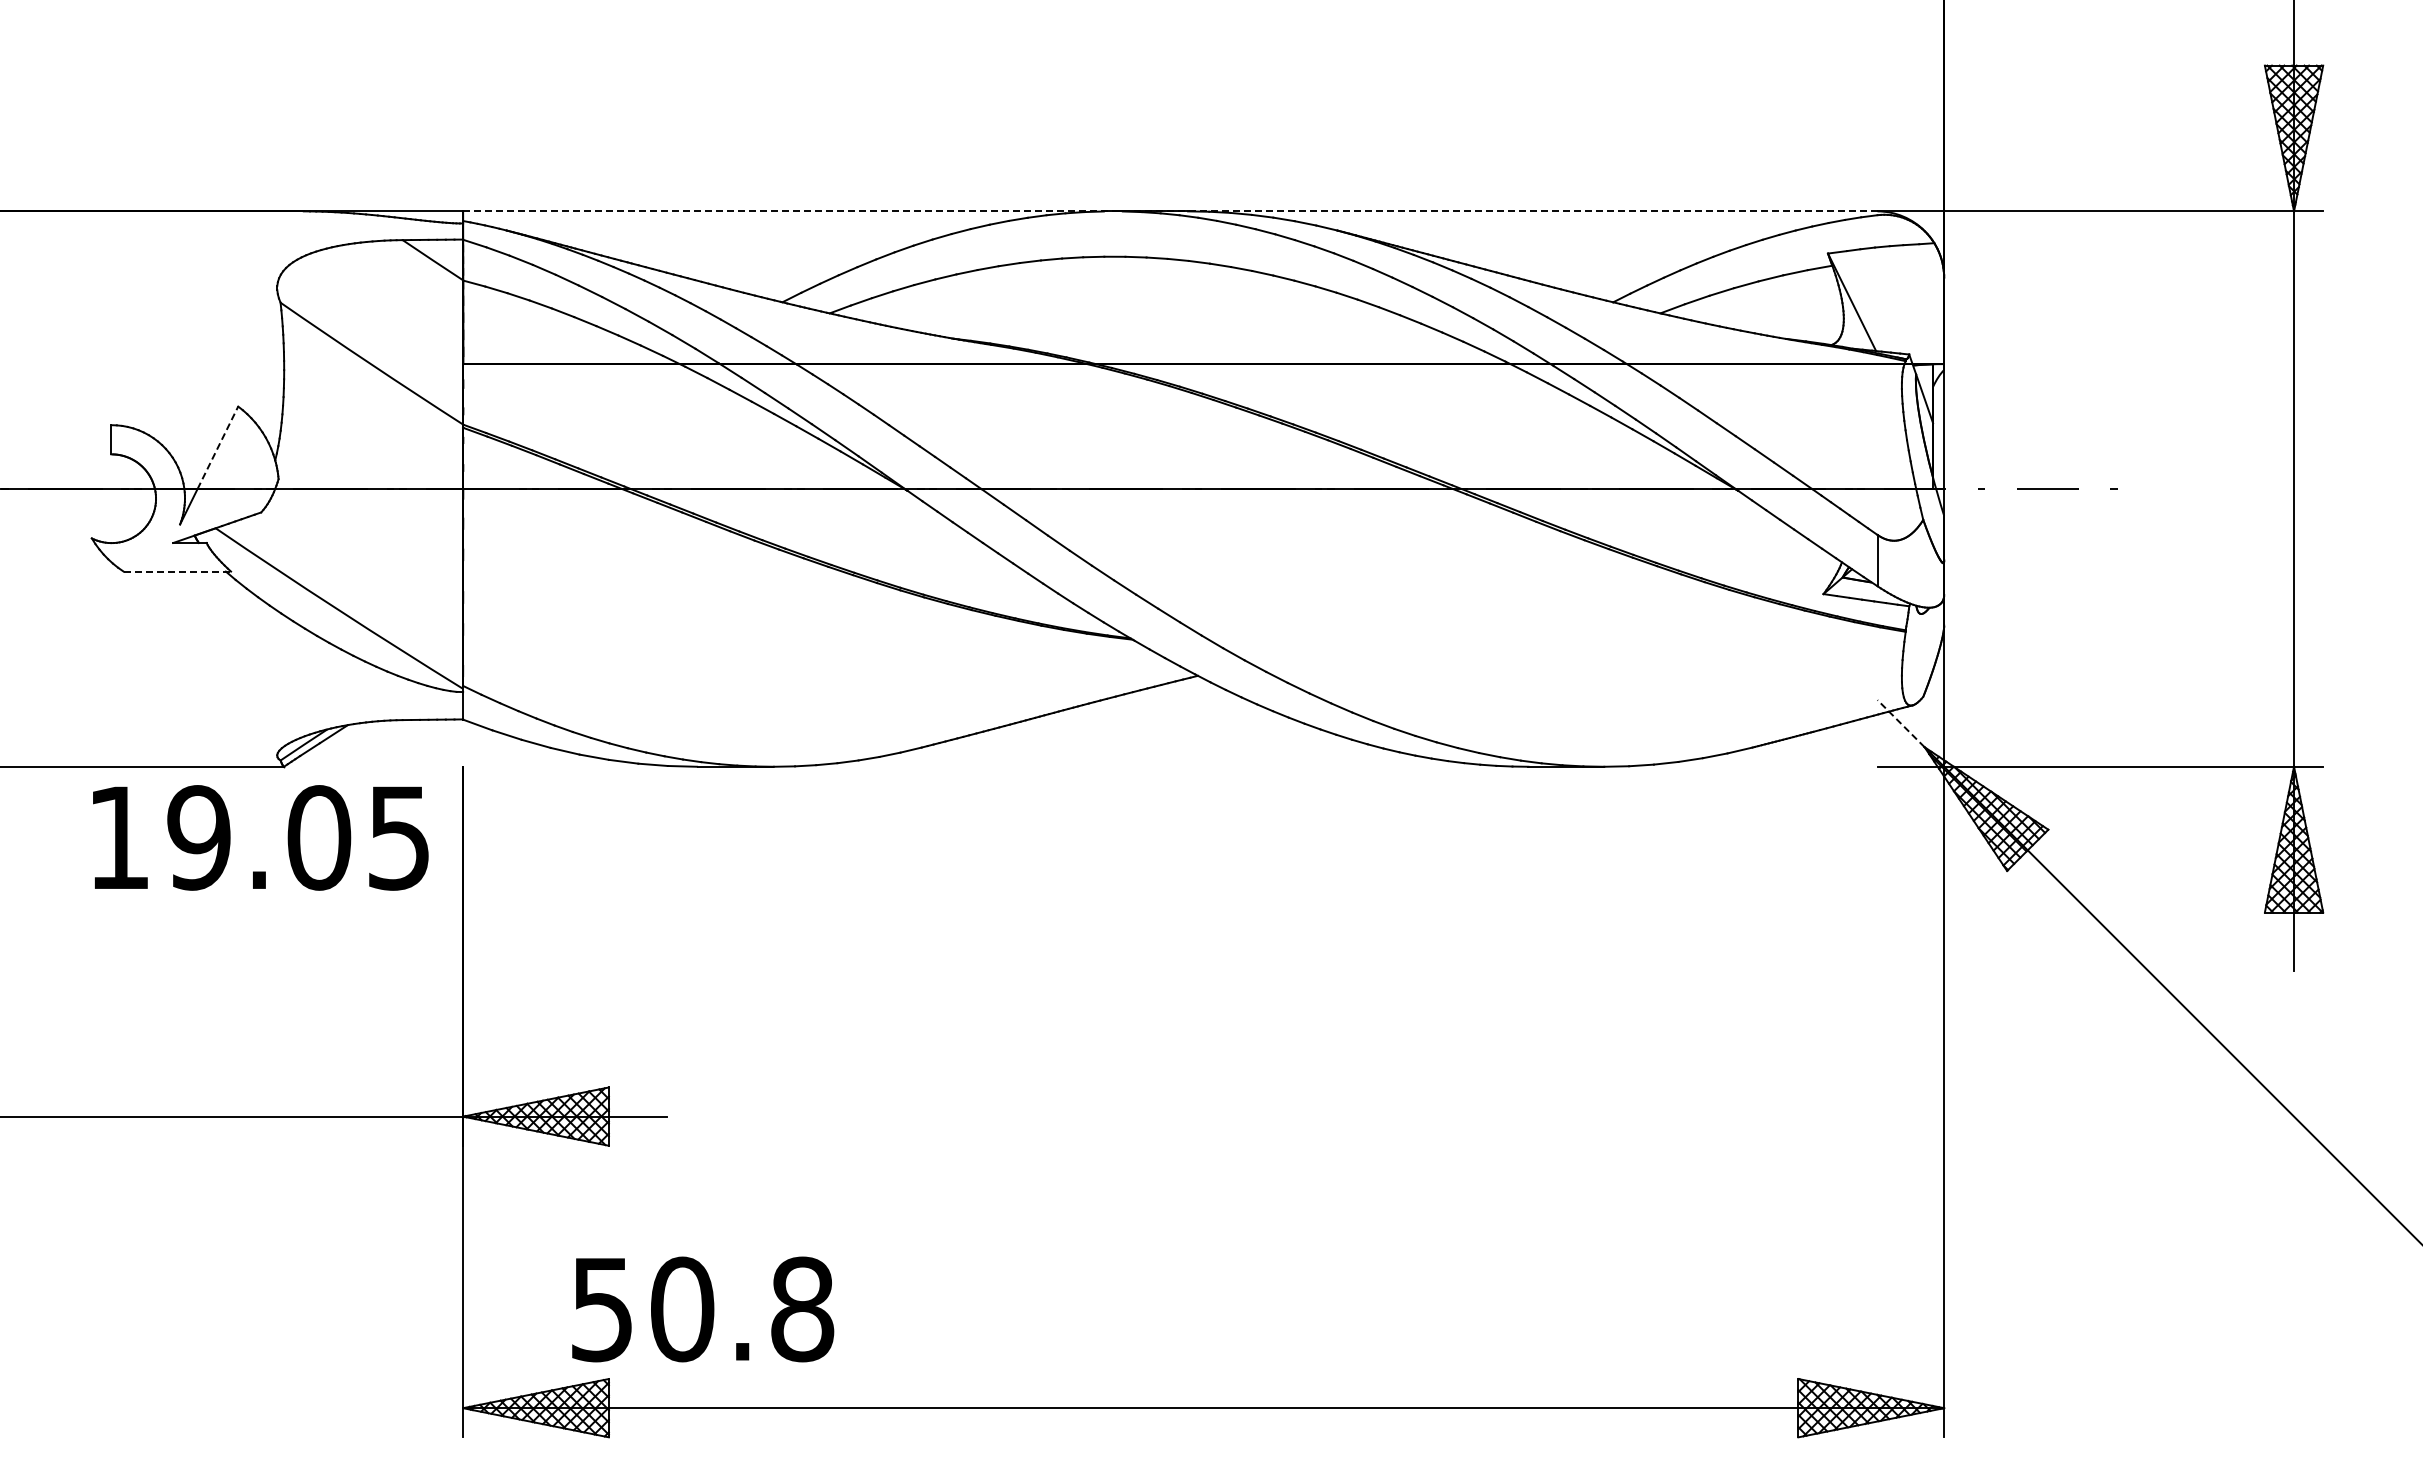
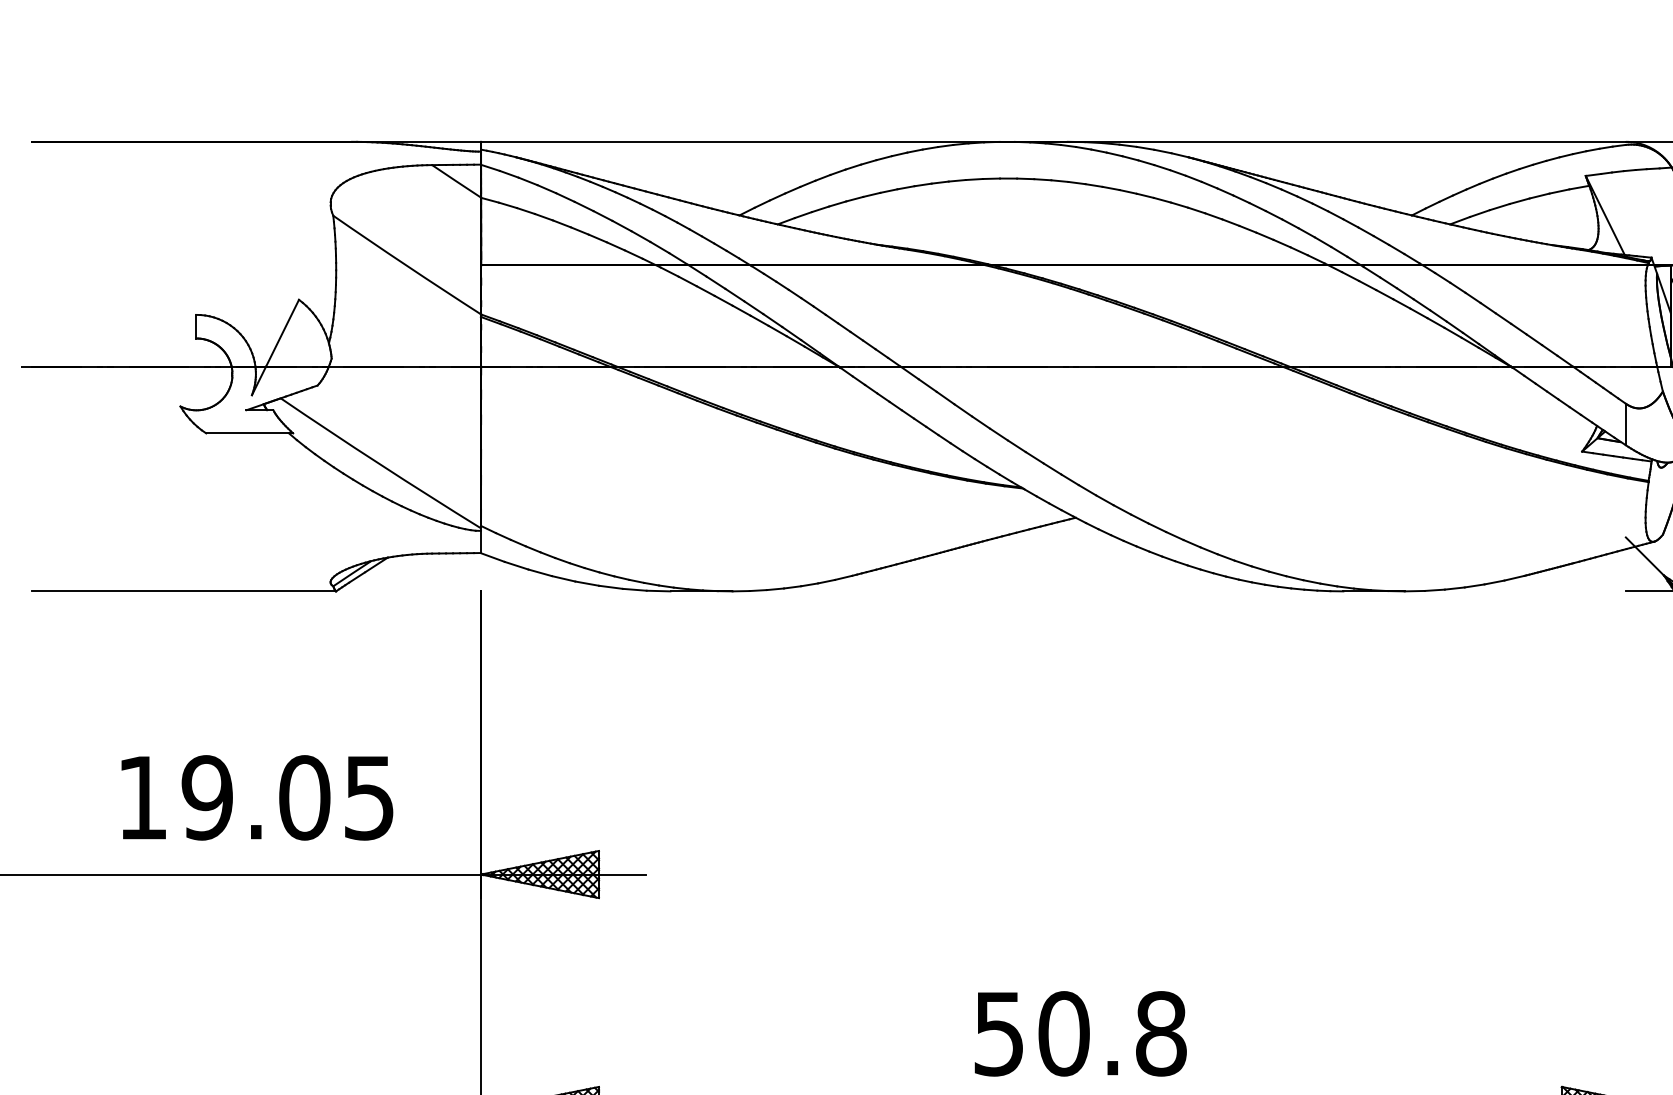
line: (1169, 211) -> (1052, 141), dashed -> solid
line: (217, 447) -> (282, 332), dashed -> solid
line: (177, 571) -> (249, 433), dashed -> solid
line: (1900, 723) -> (1644, 556), dashed -> solid
text: (260, 837) -> (257, 797), moved
text: (703, 1309) -> (1081, 1033), moved

